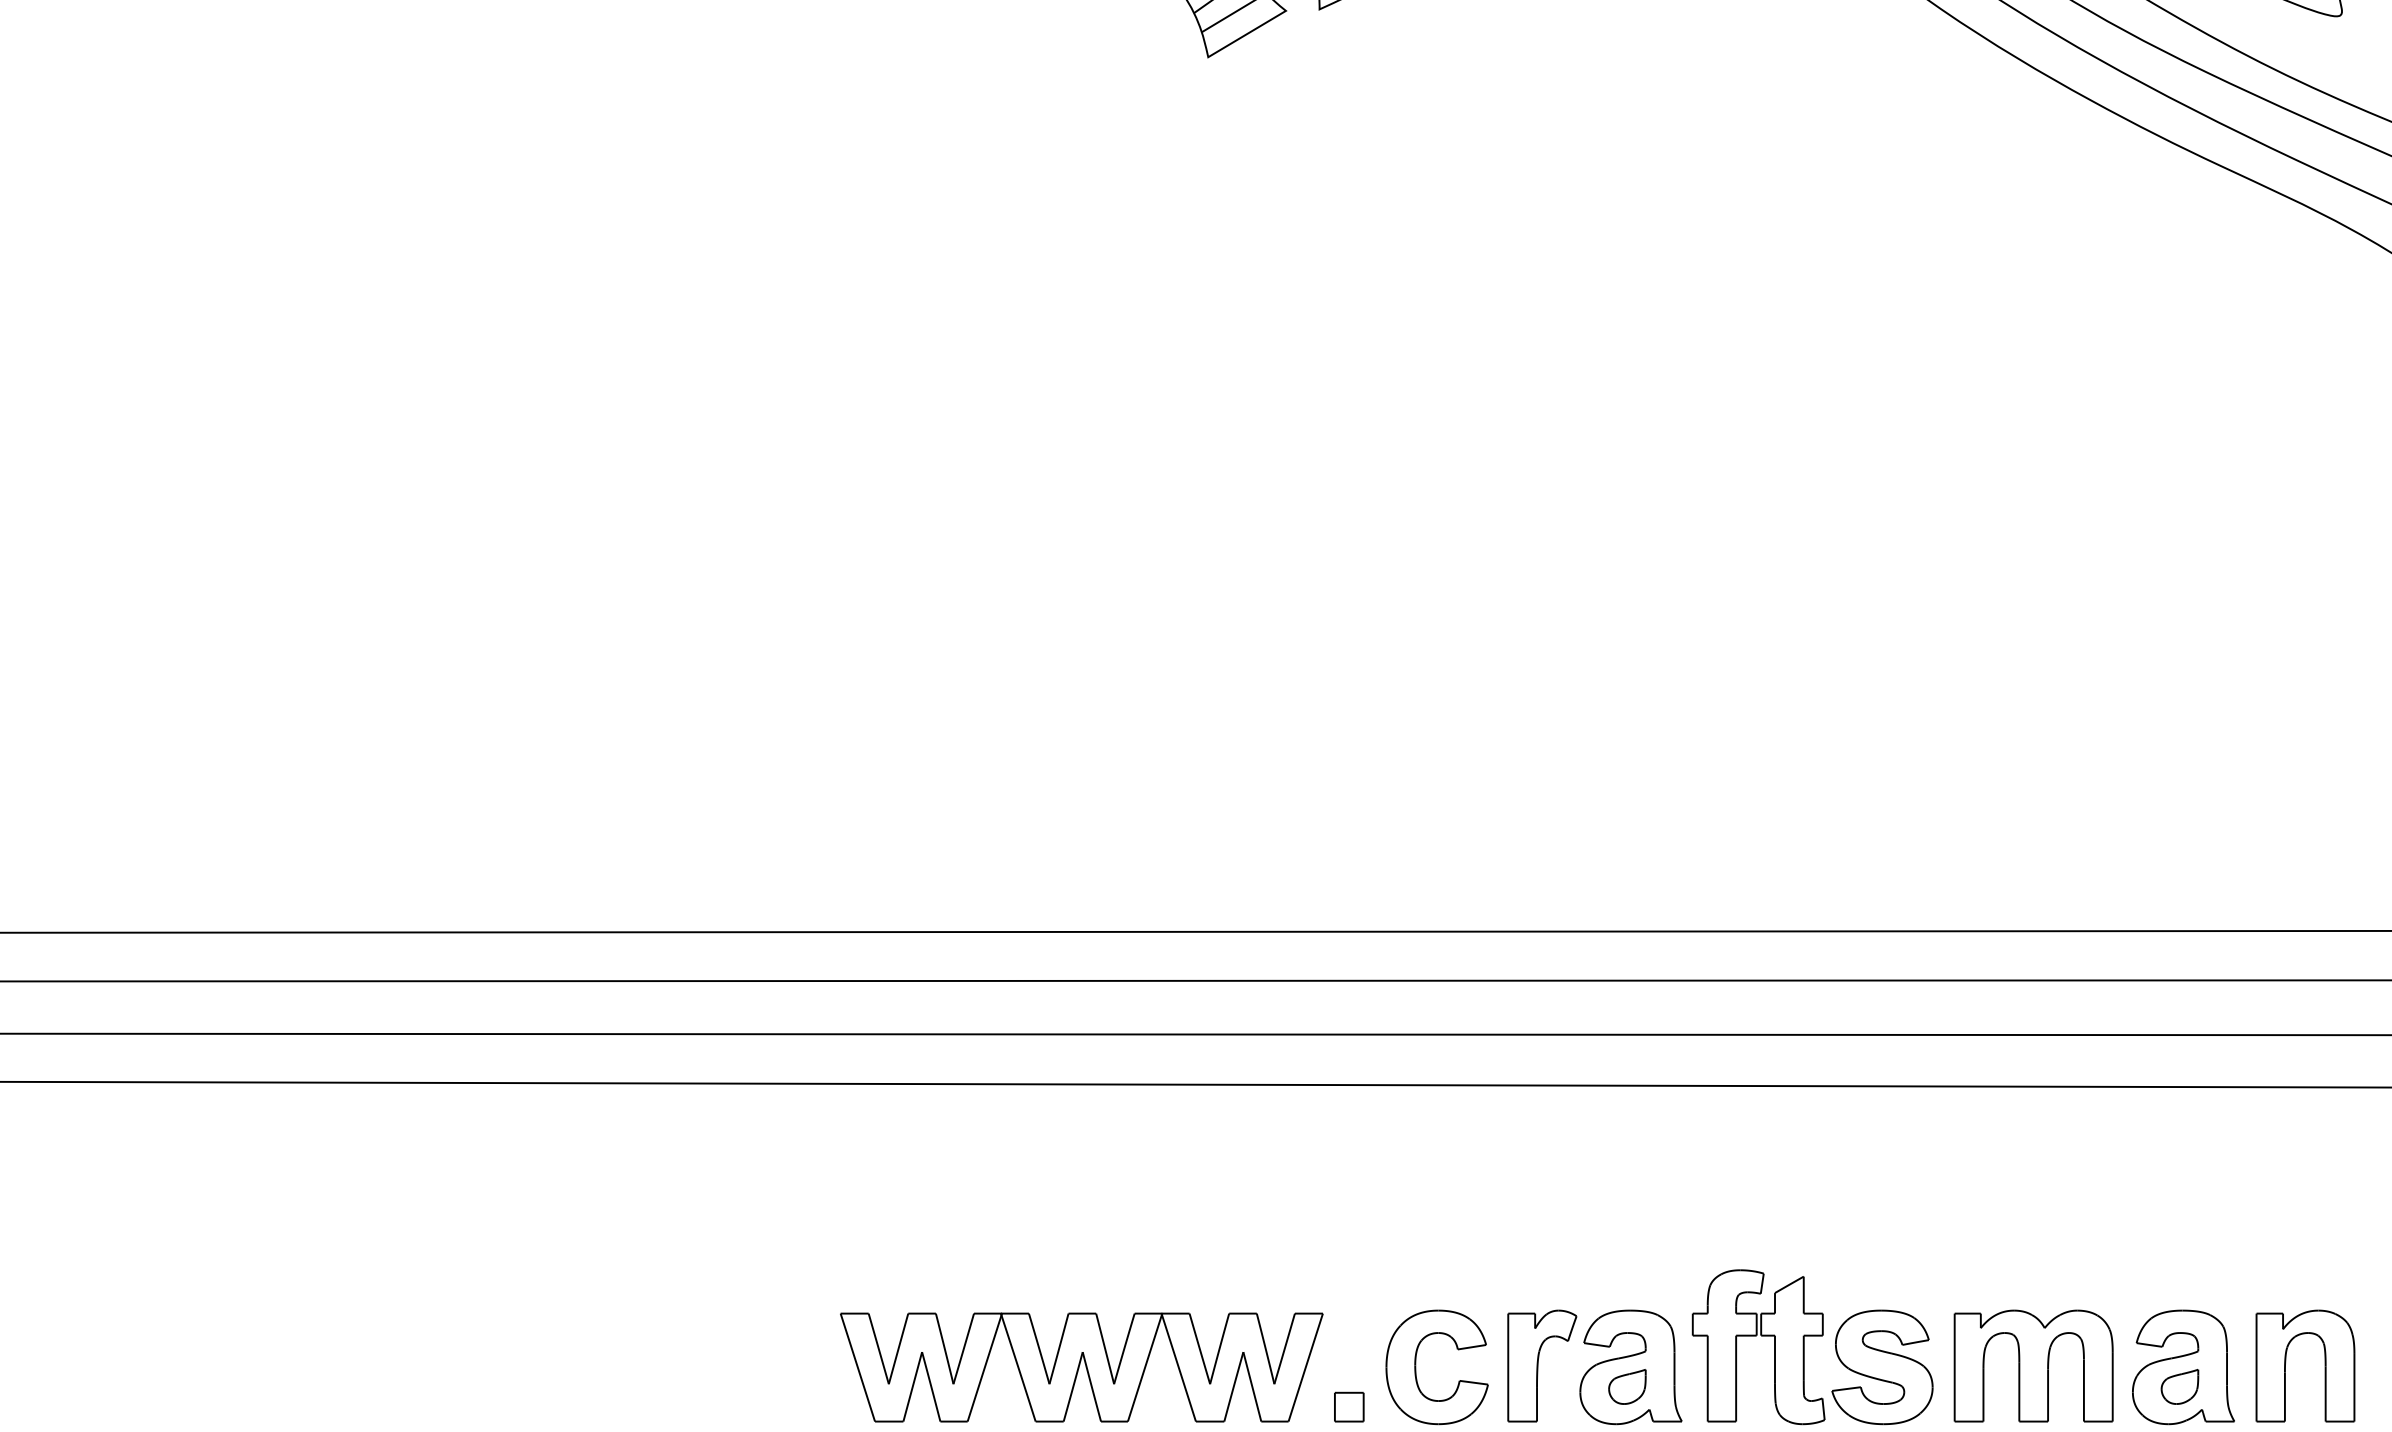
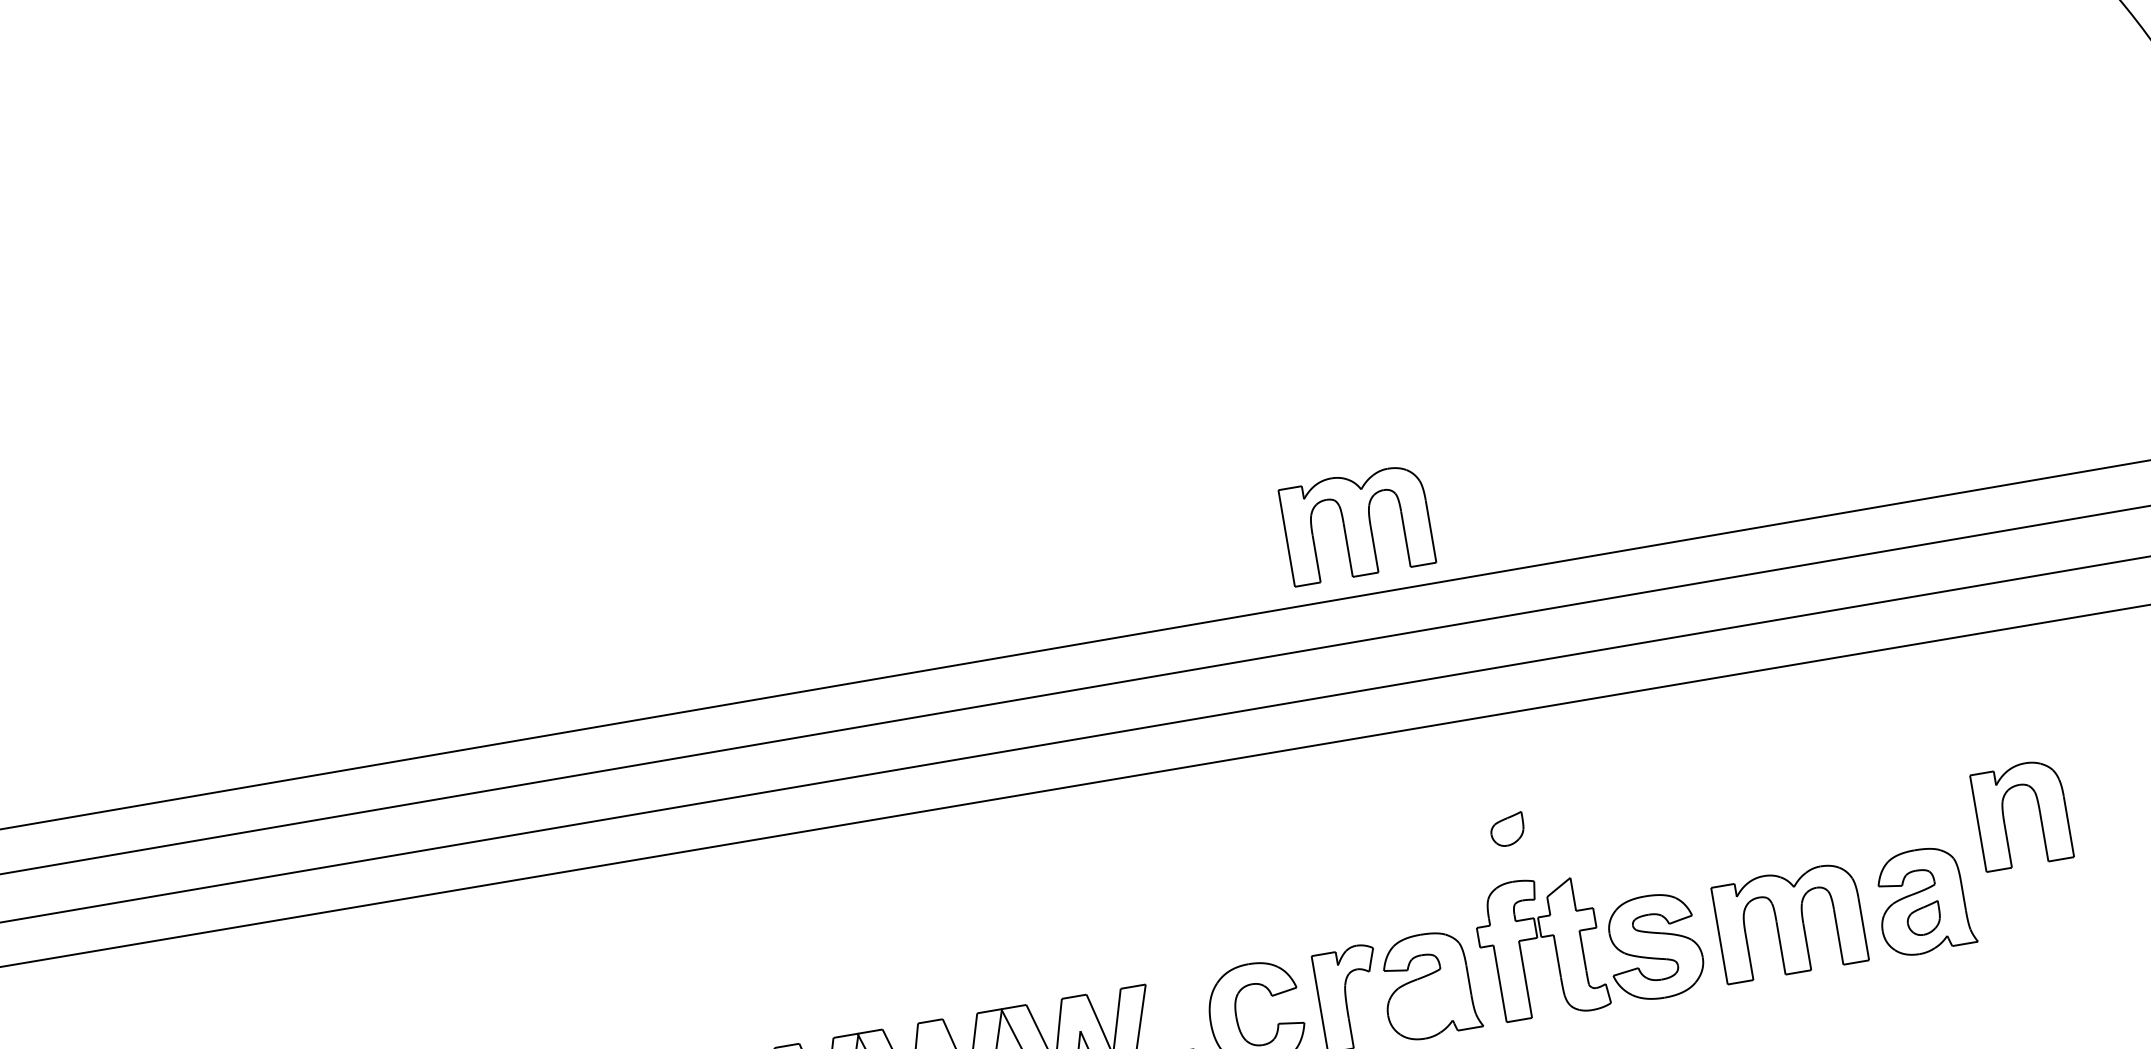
part: (1637, 853) -> (1356, 524), added
part: (2324, 1365) -> (2038, 811), moved
part: (1627, 1386) -> (1507, 829), moved

